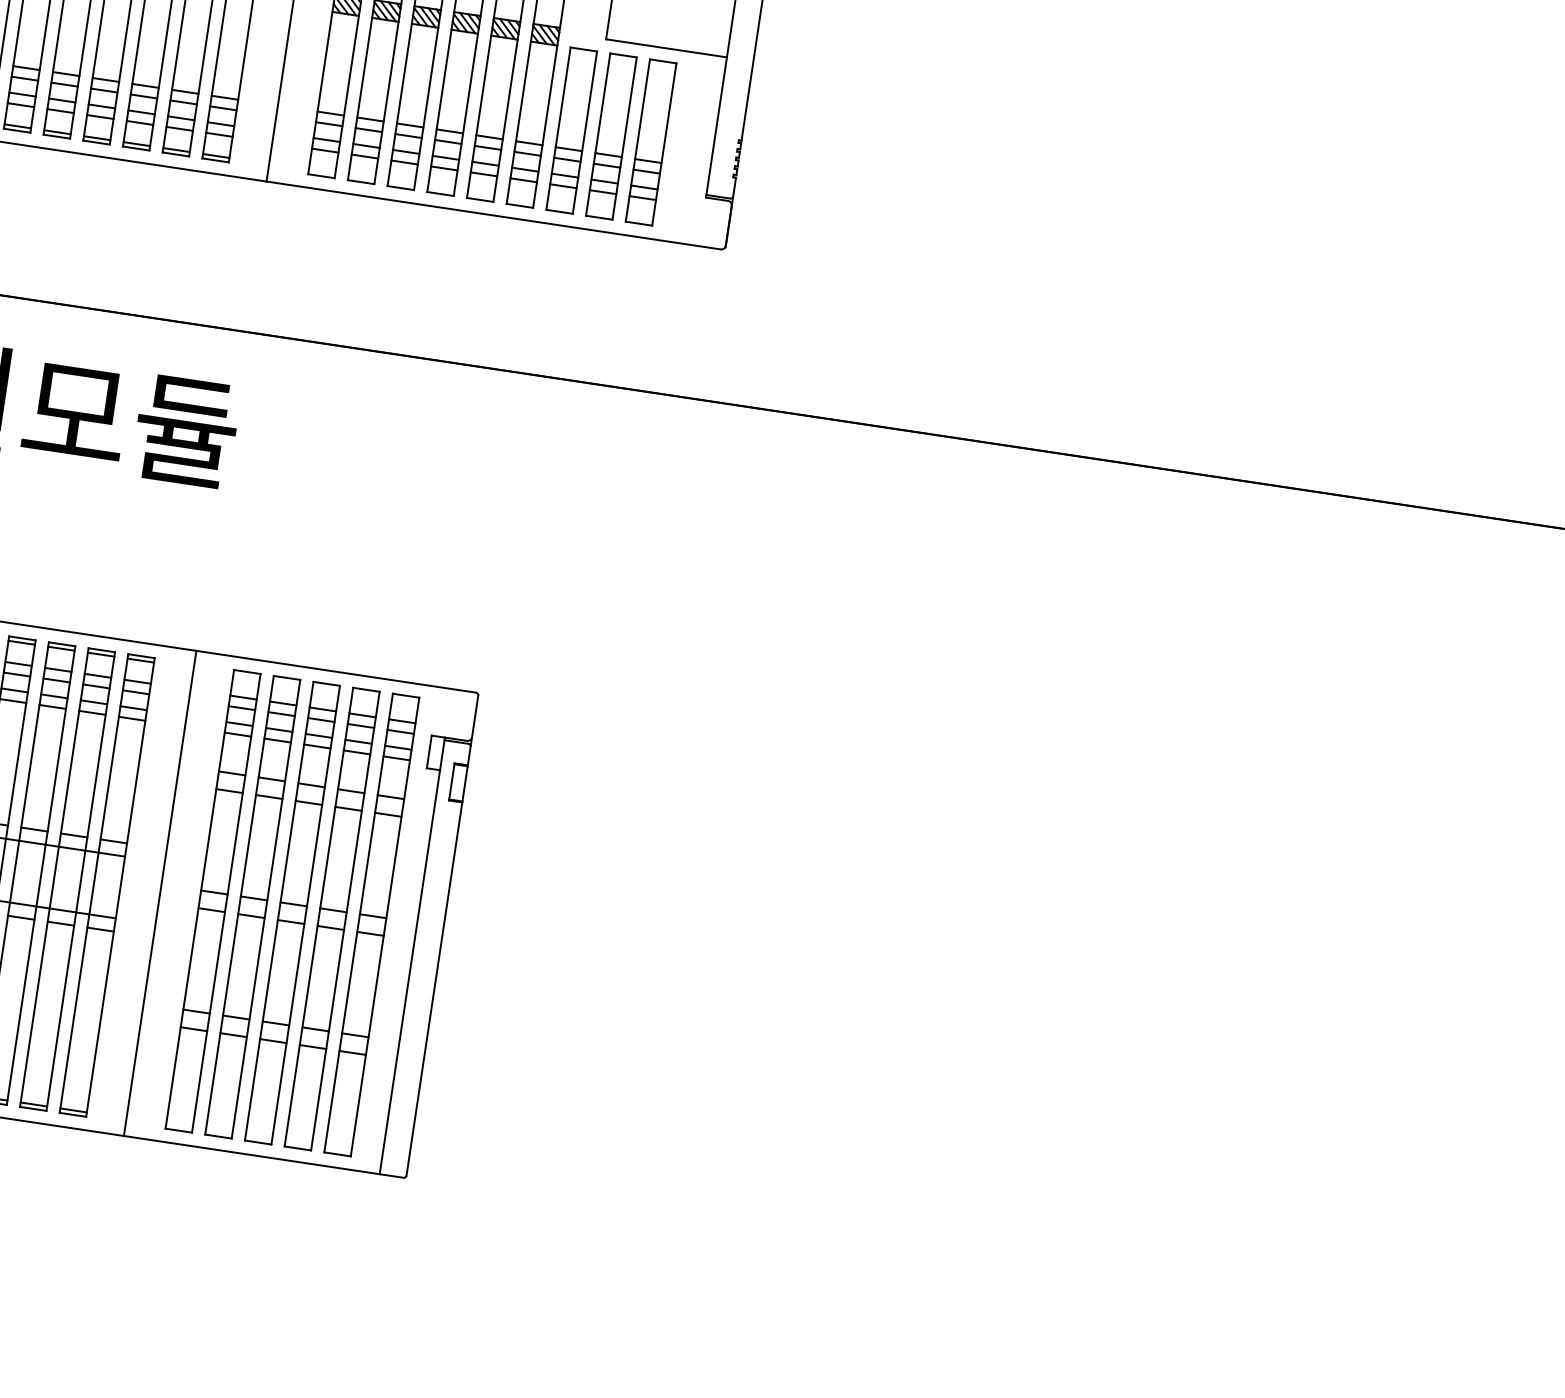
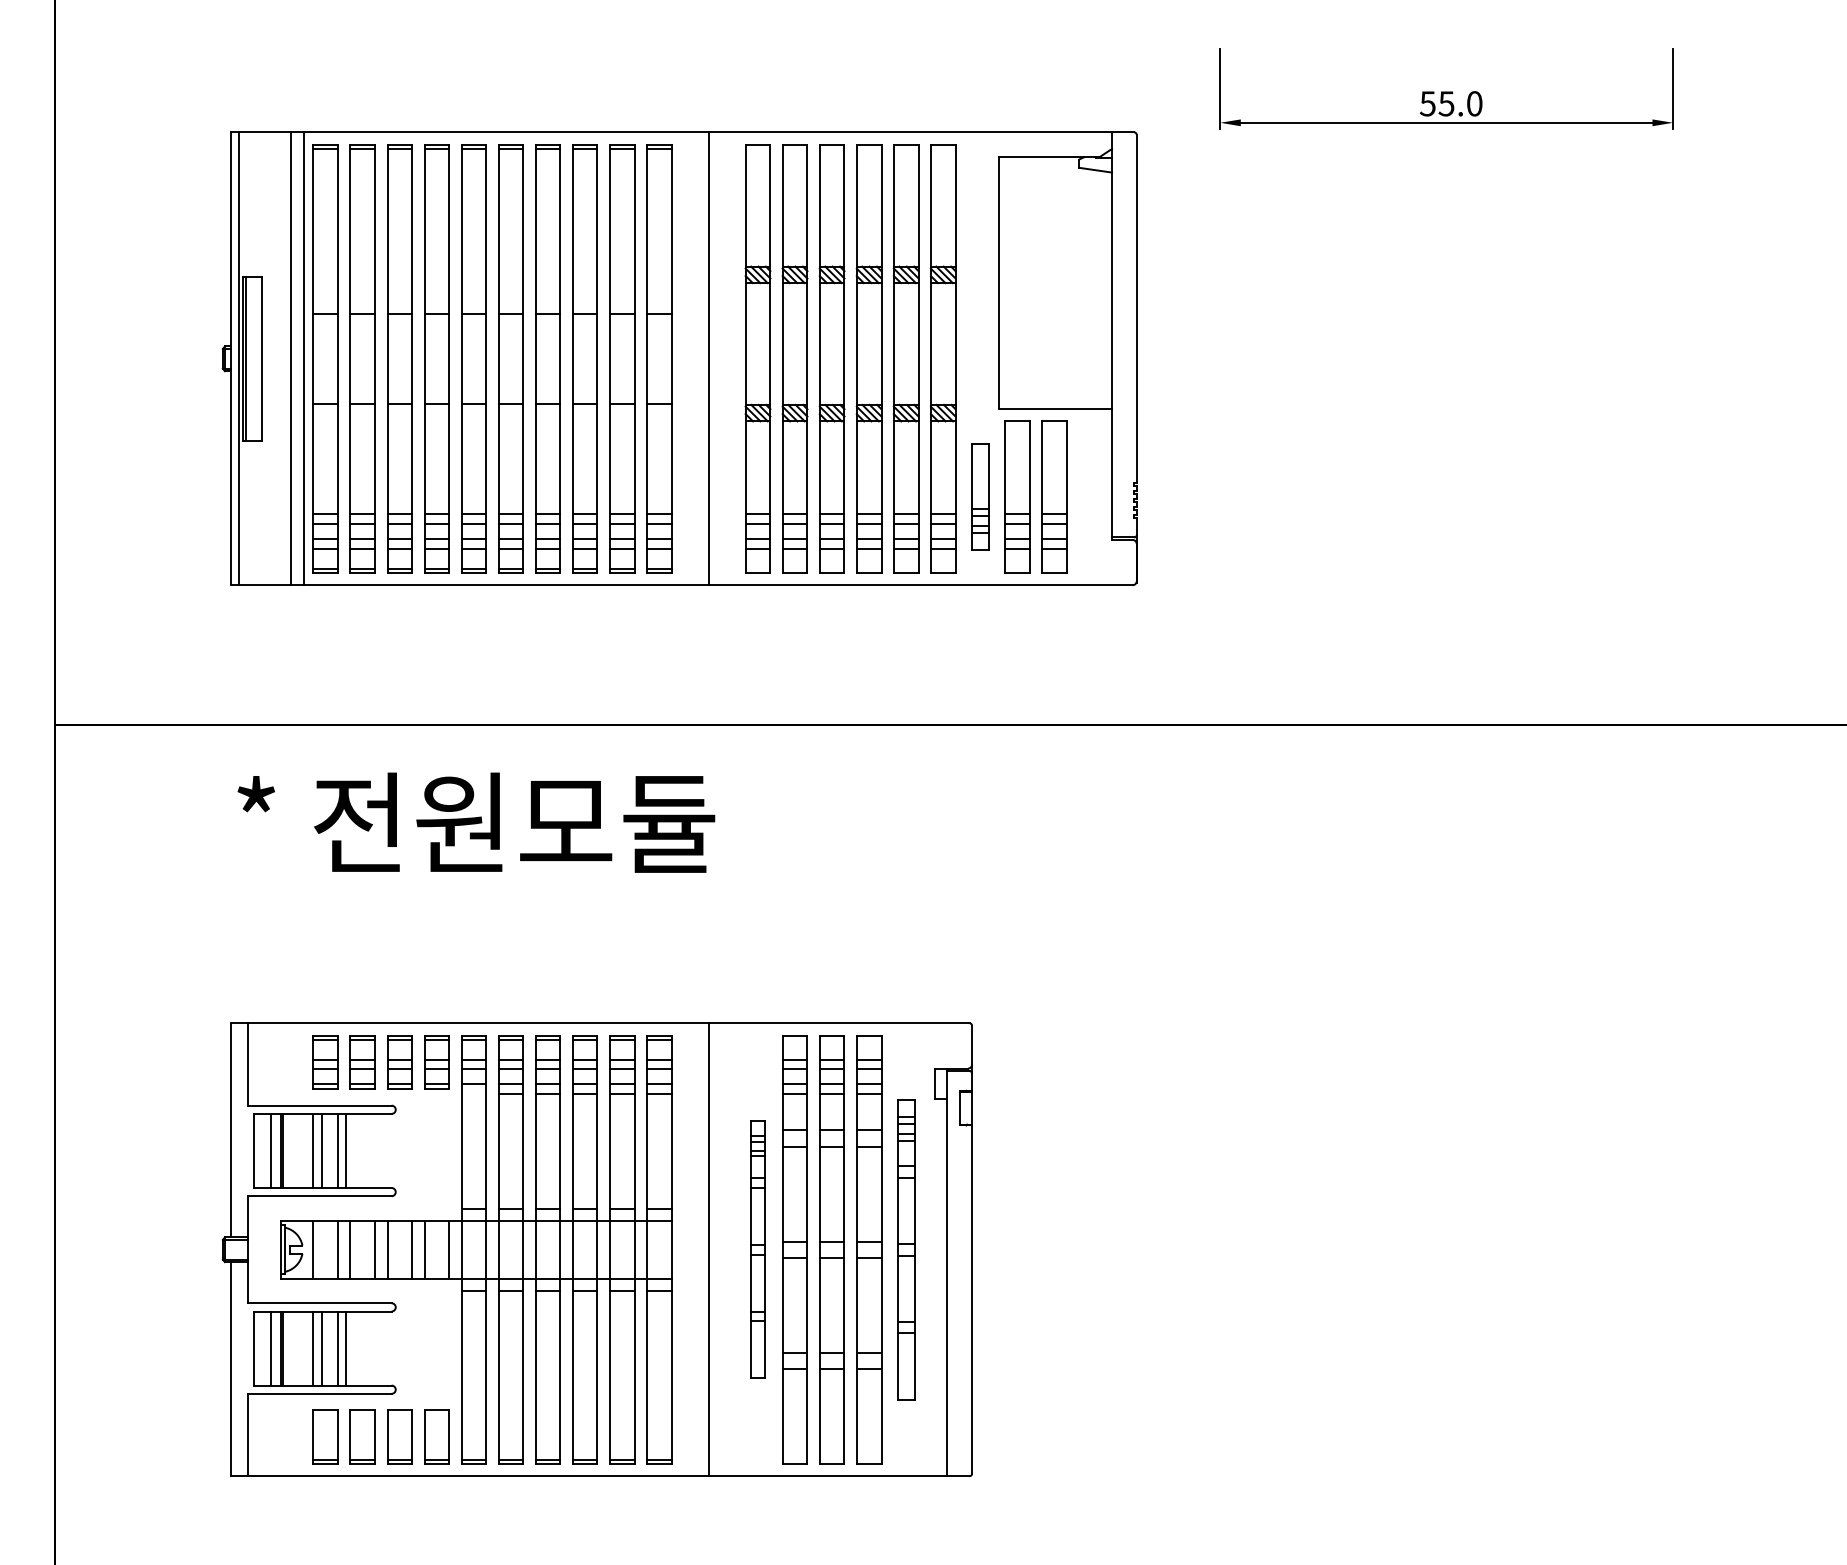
part: (572, 129) -> (980, 496), size x0.7
part: (212, 900) -> (757, 1249), size x0.6
part: (372, 924) -> (906, 1249), size x0.7

